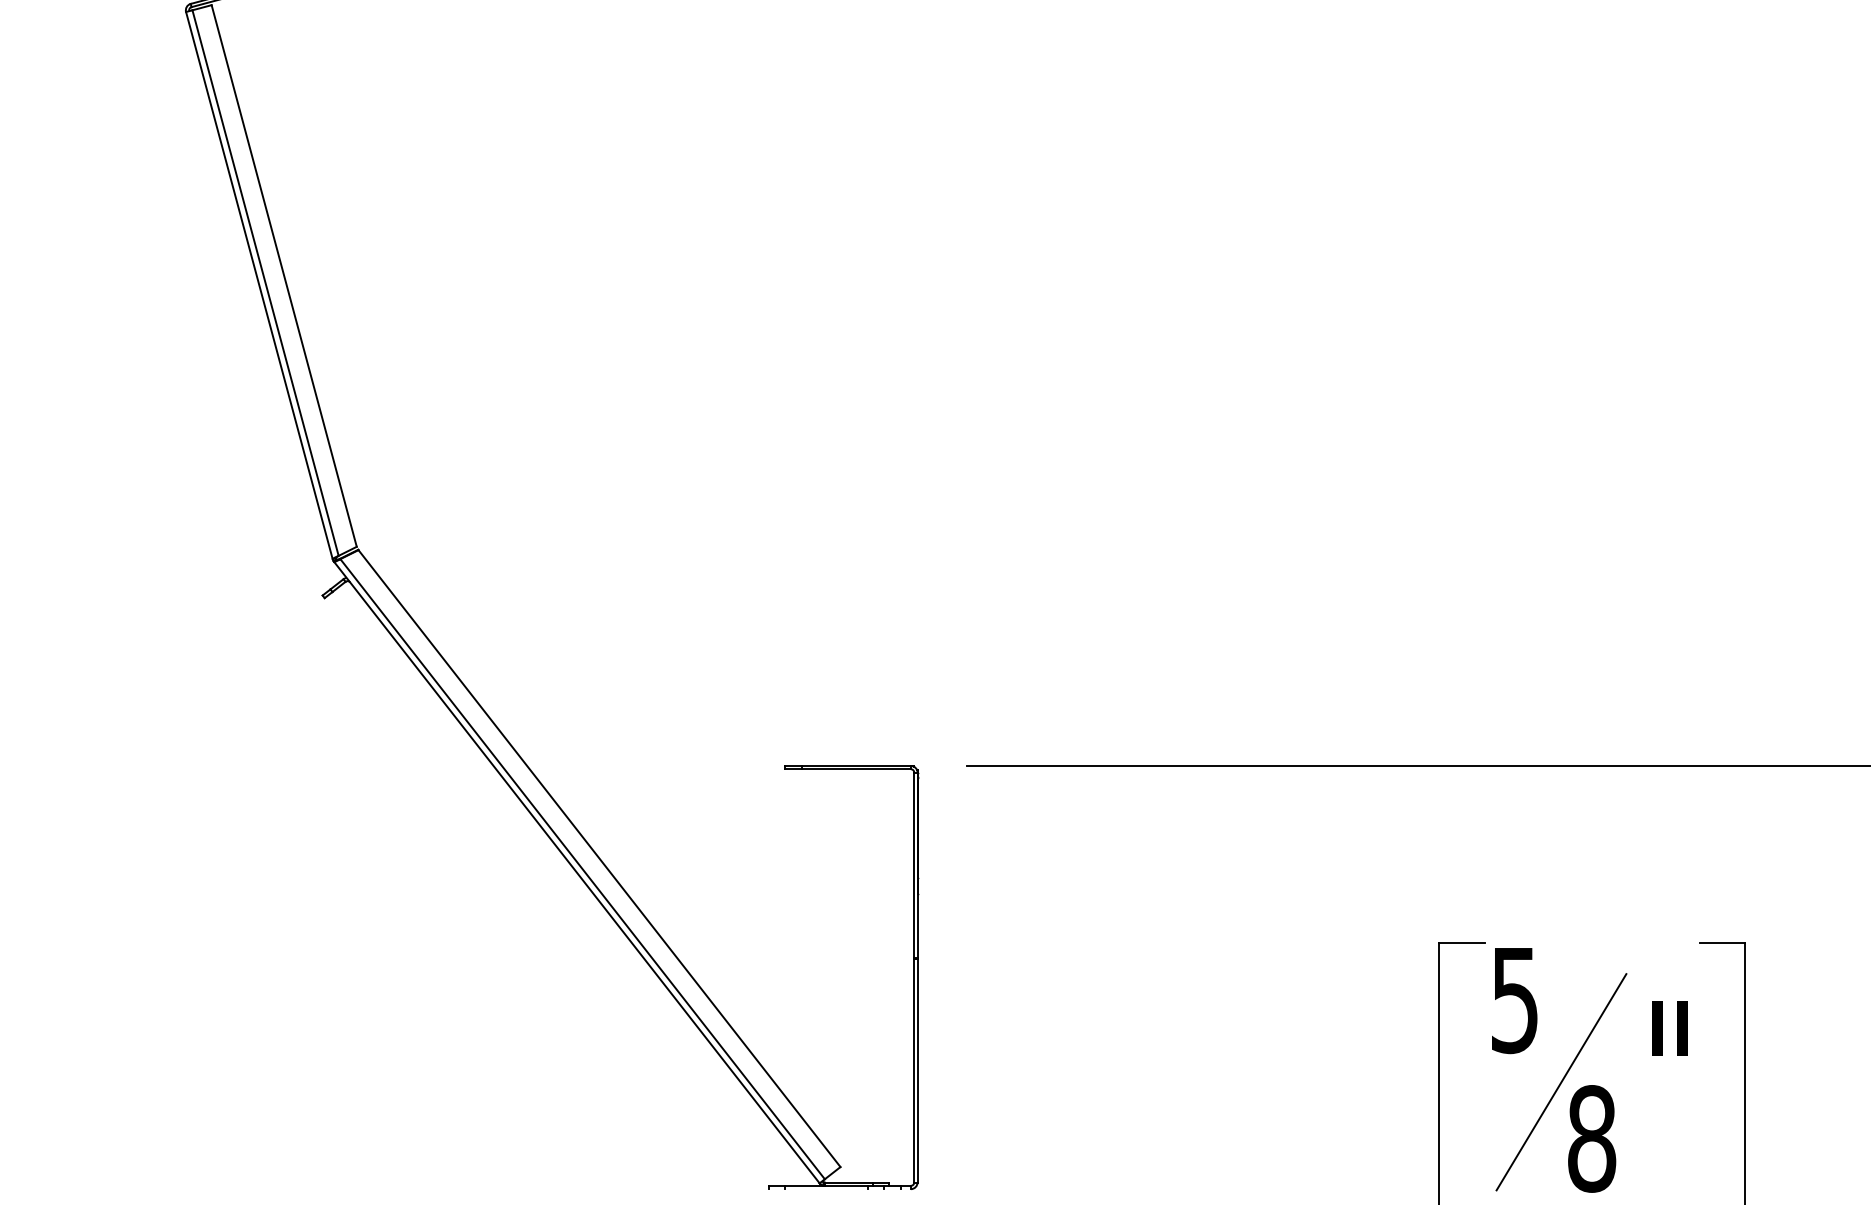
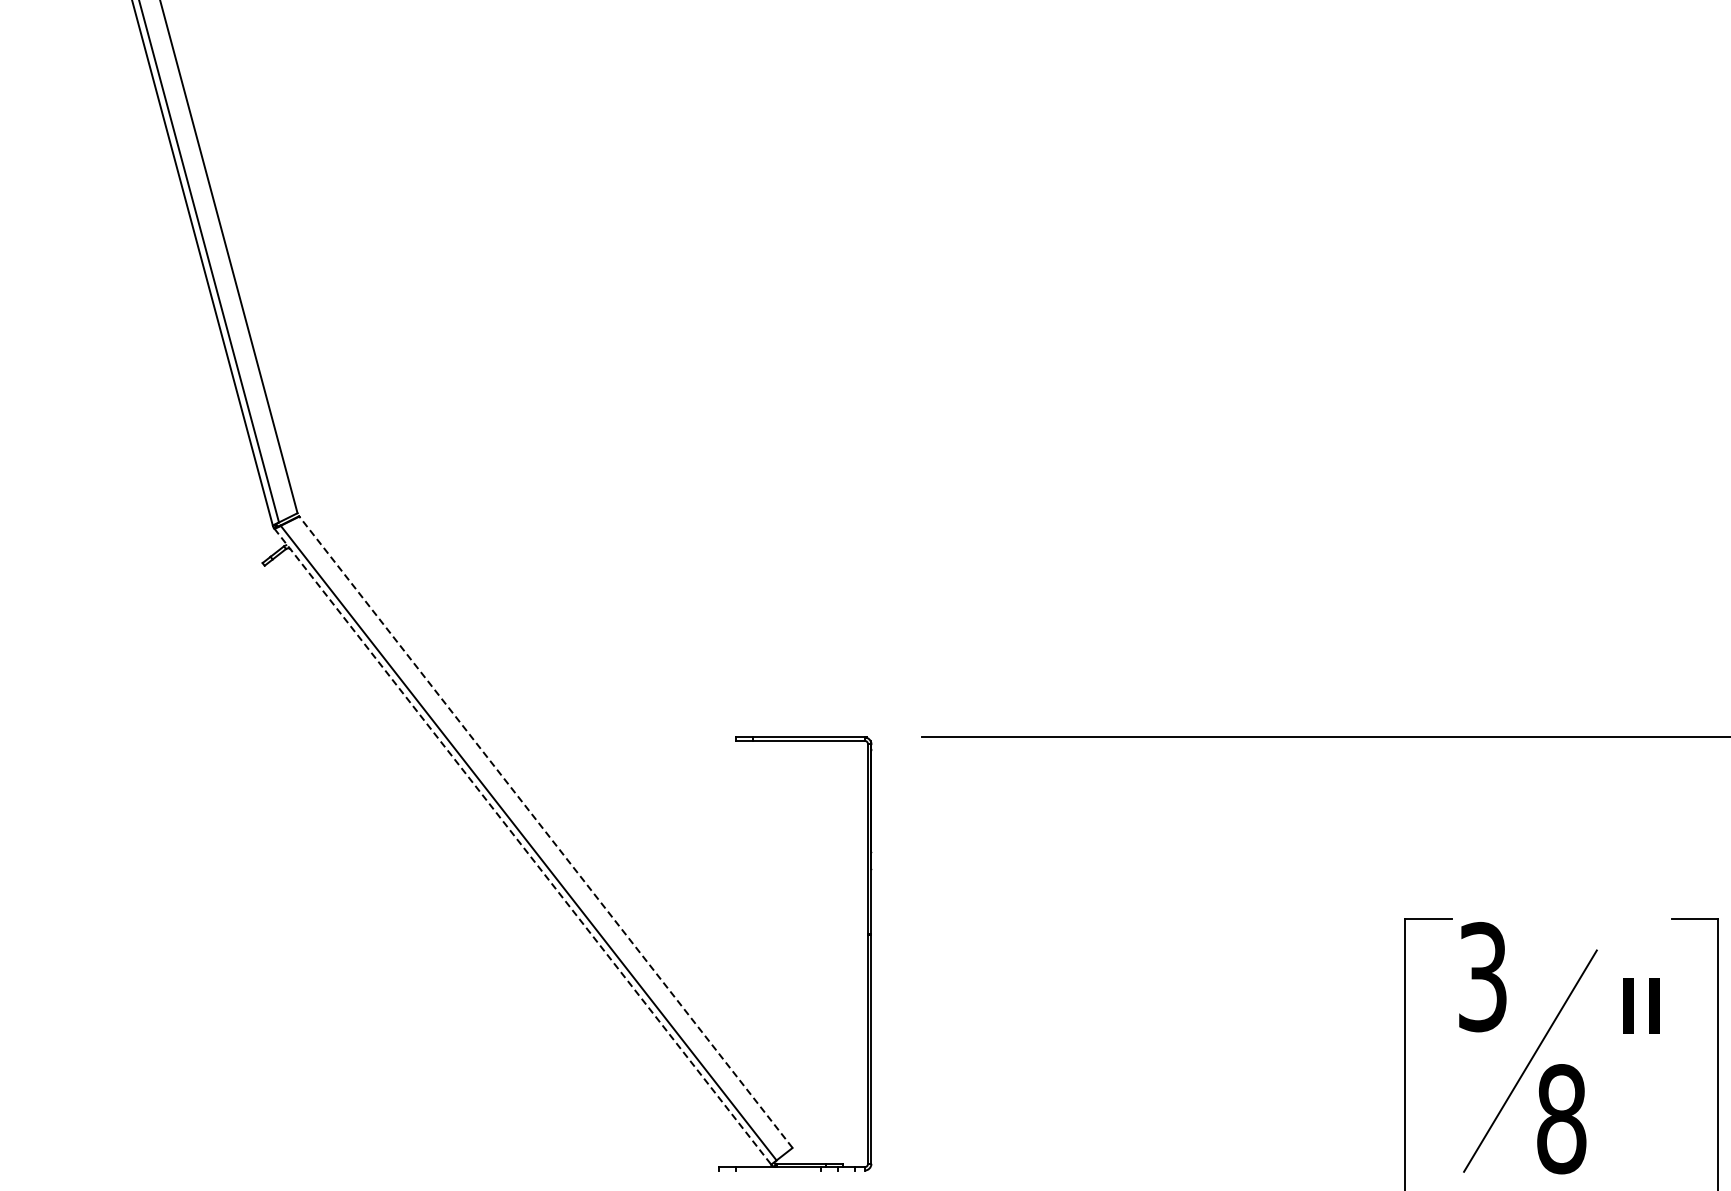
line: (599, 858) -> (545, 832), solid -> dashed
line: (577, 873) -> (523, 847), solid -> dashed
text: (1514, 999) -> (1482, 976), 5 -> 3

